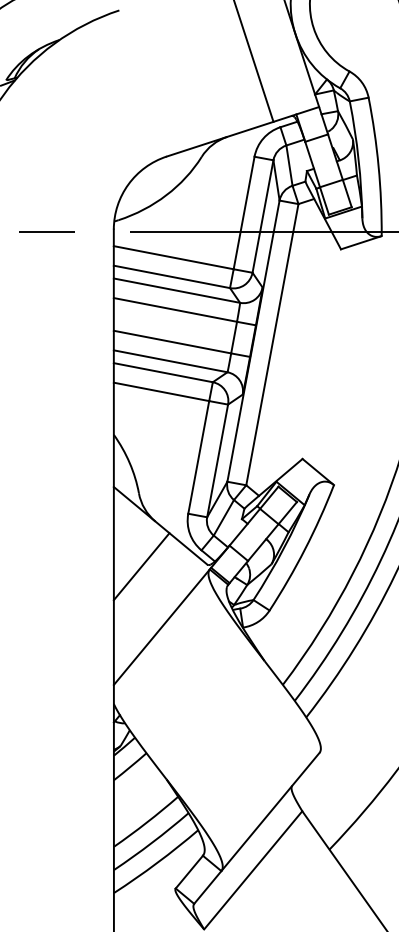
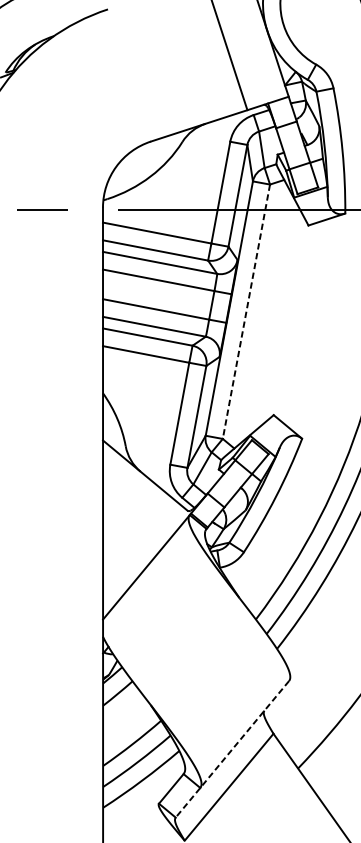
line: (272, 344) -> (246, 311), solid -> dashed
line: (141, 566) -> (128, 512), removed
line: (256, 828) -> (232, 749), solid -> dashed

